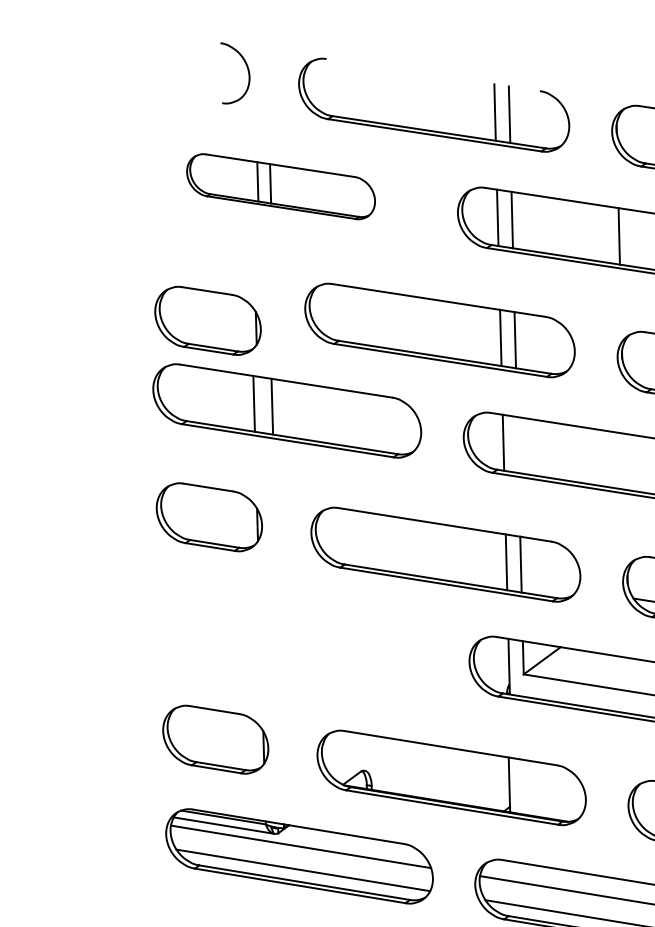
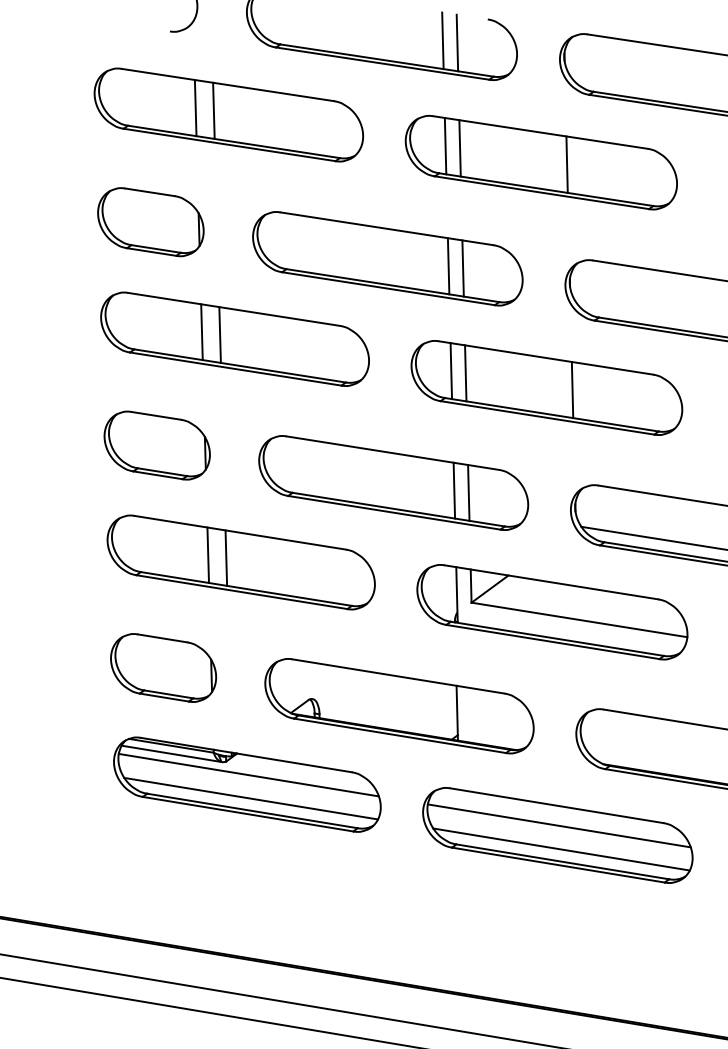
part: (280, 186) -> (228, 114), size x1.43
part: (207, 321) -> (150, 222), moved
line: (517, 445) -> (465, 373), added
line: (624, 461) -> (572, 389), added
part: (292, 634) -> (240, 562), added

